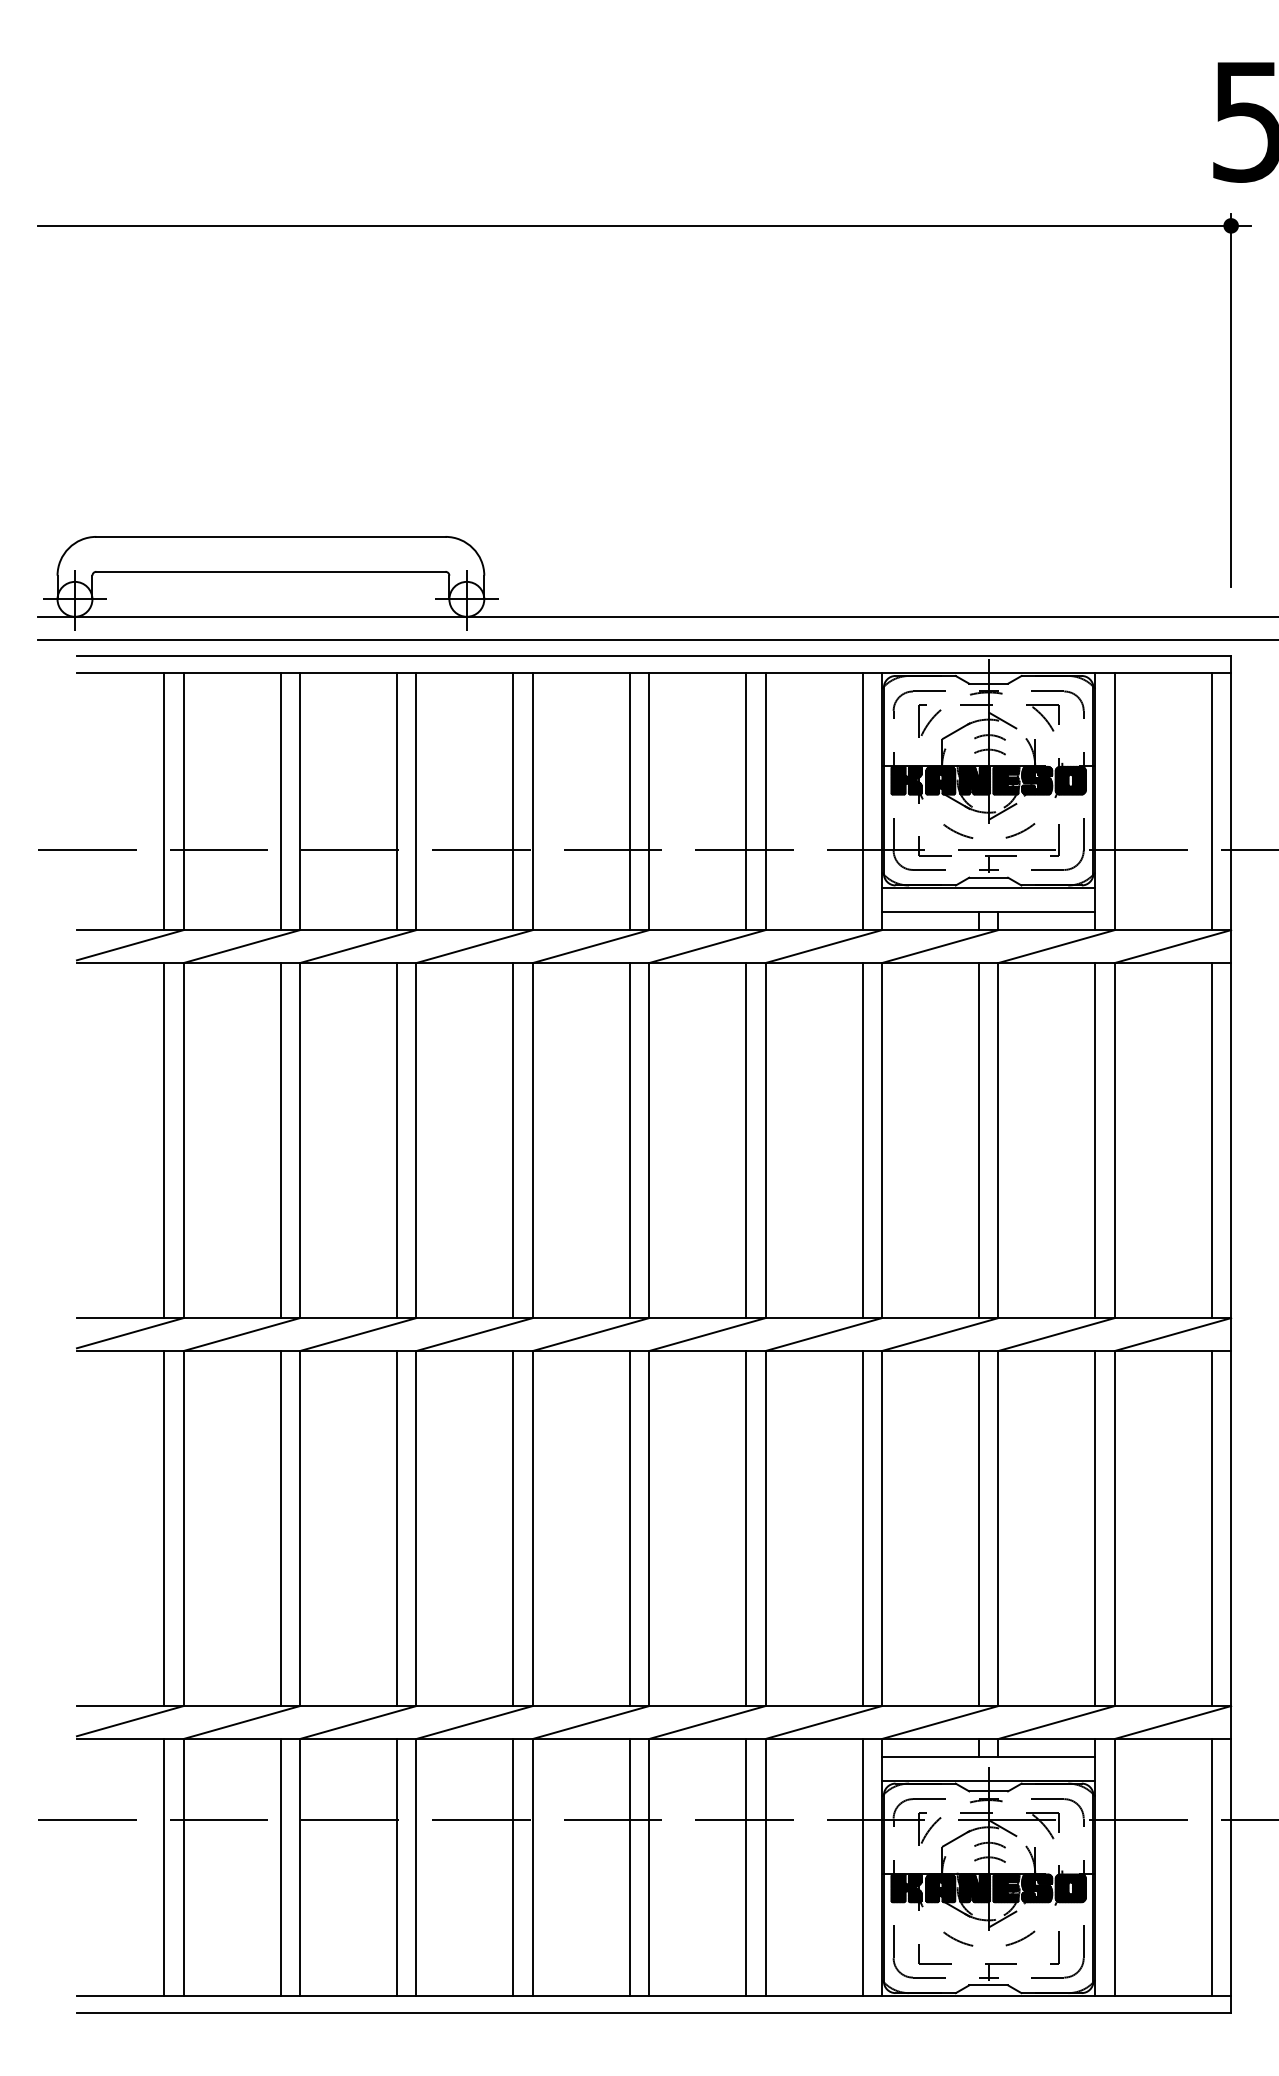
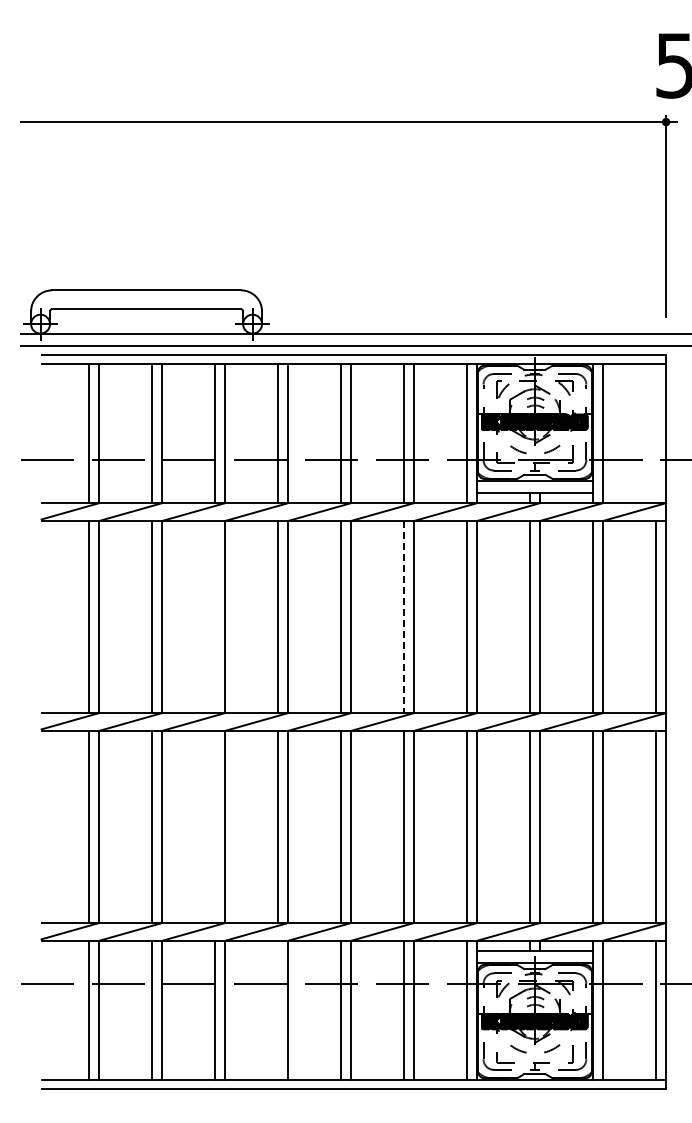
line: (1211, 801) -> (655, 433), removed
line: (396, 1139) -> (214, 616), removed
line: (745, 1141) -> (403, 617), solid -> dashed
line: (396, 1527) -> (214, 826), removed
line: (512, 1865) -> (277, 1009), removed

